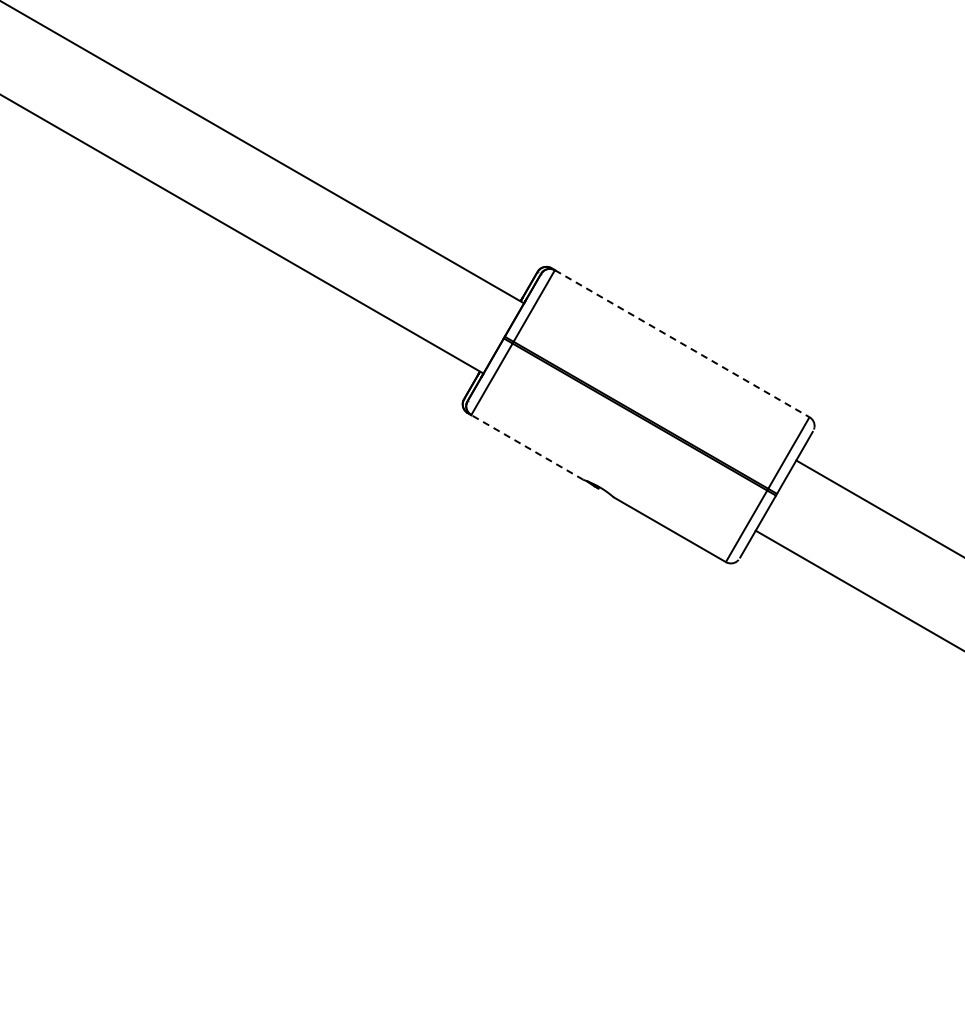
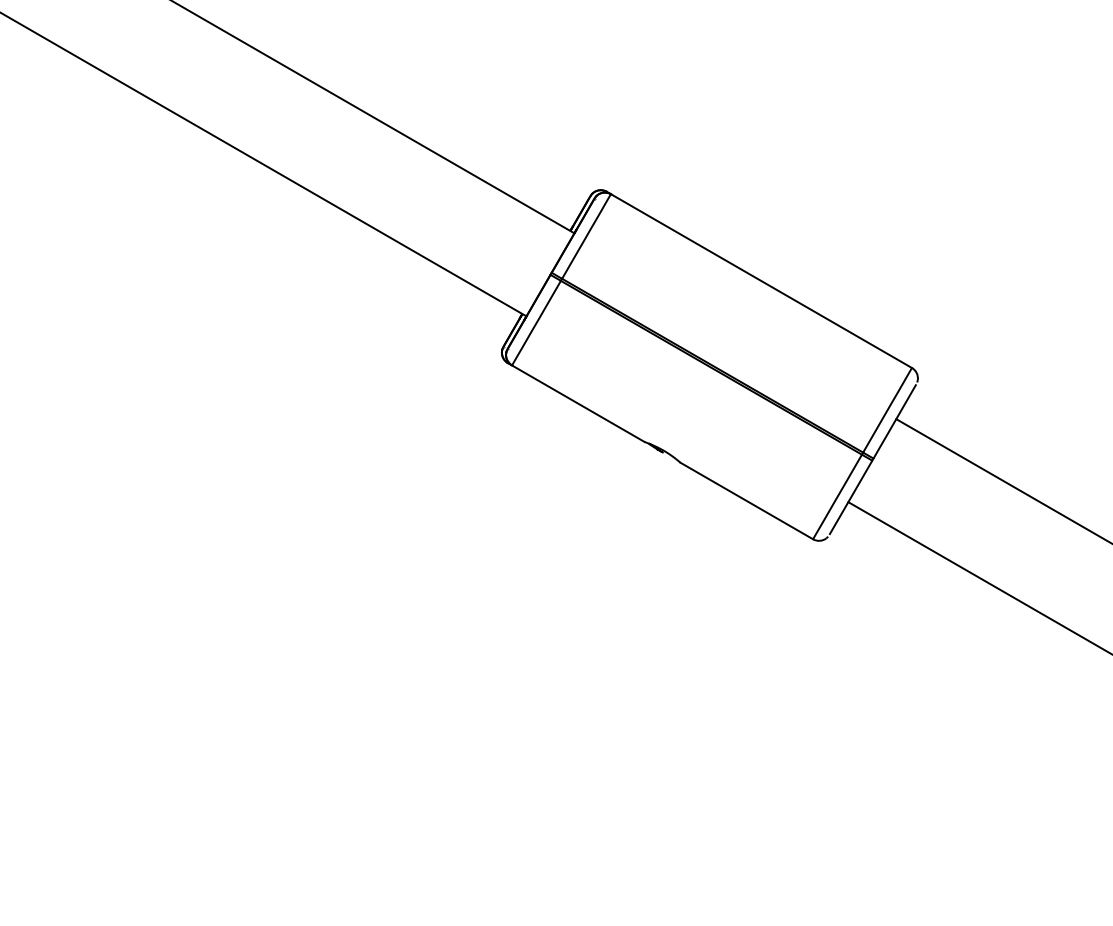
line: (682, 343) -> (761, 280), dashed -> solid
line: (527, 447) -> (578, 403), dashed -> solid

